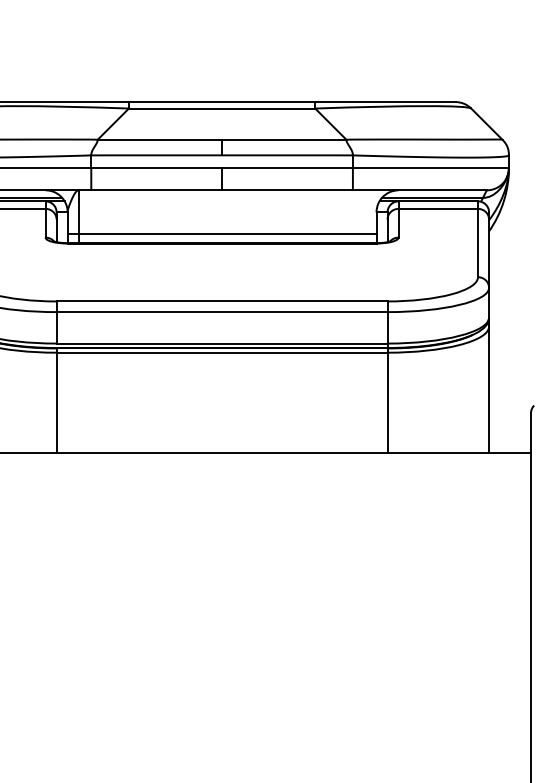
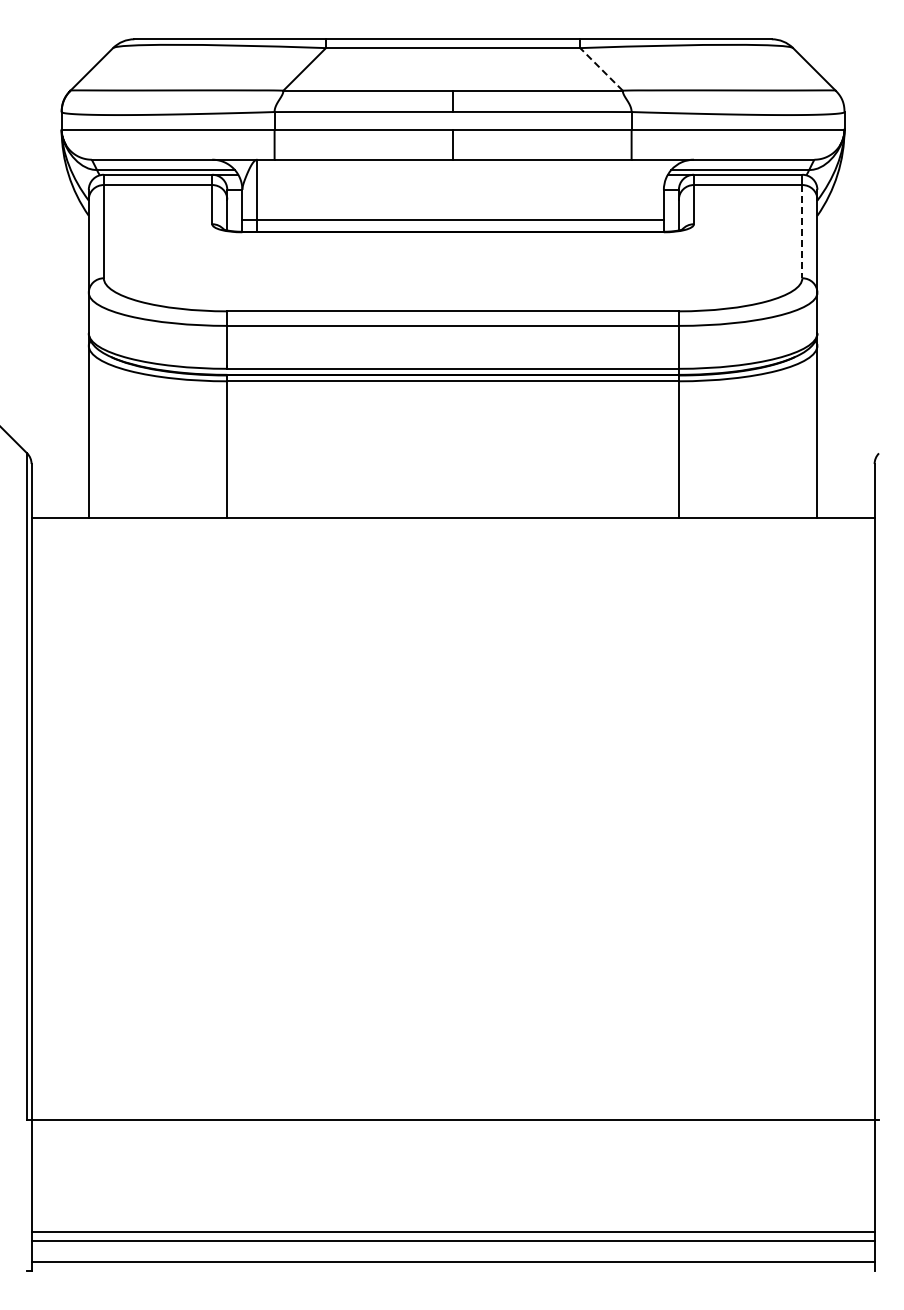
line: (330, 124) -> (601, 69), solid -> dashed
line: (478, 242) -> (802, 231), solid -> dashed

